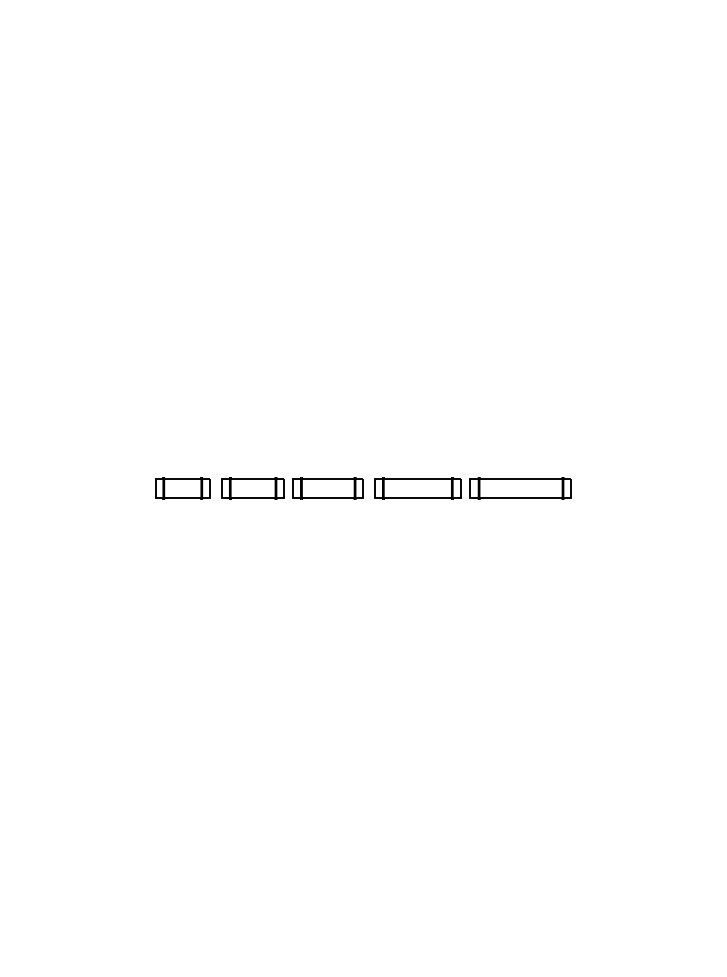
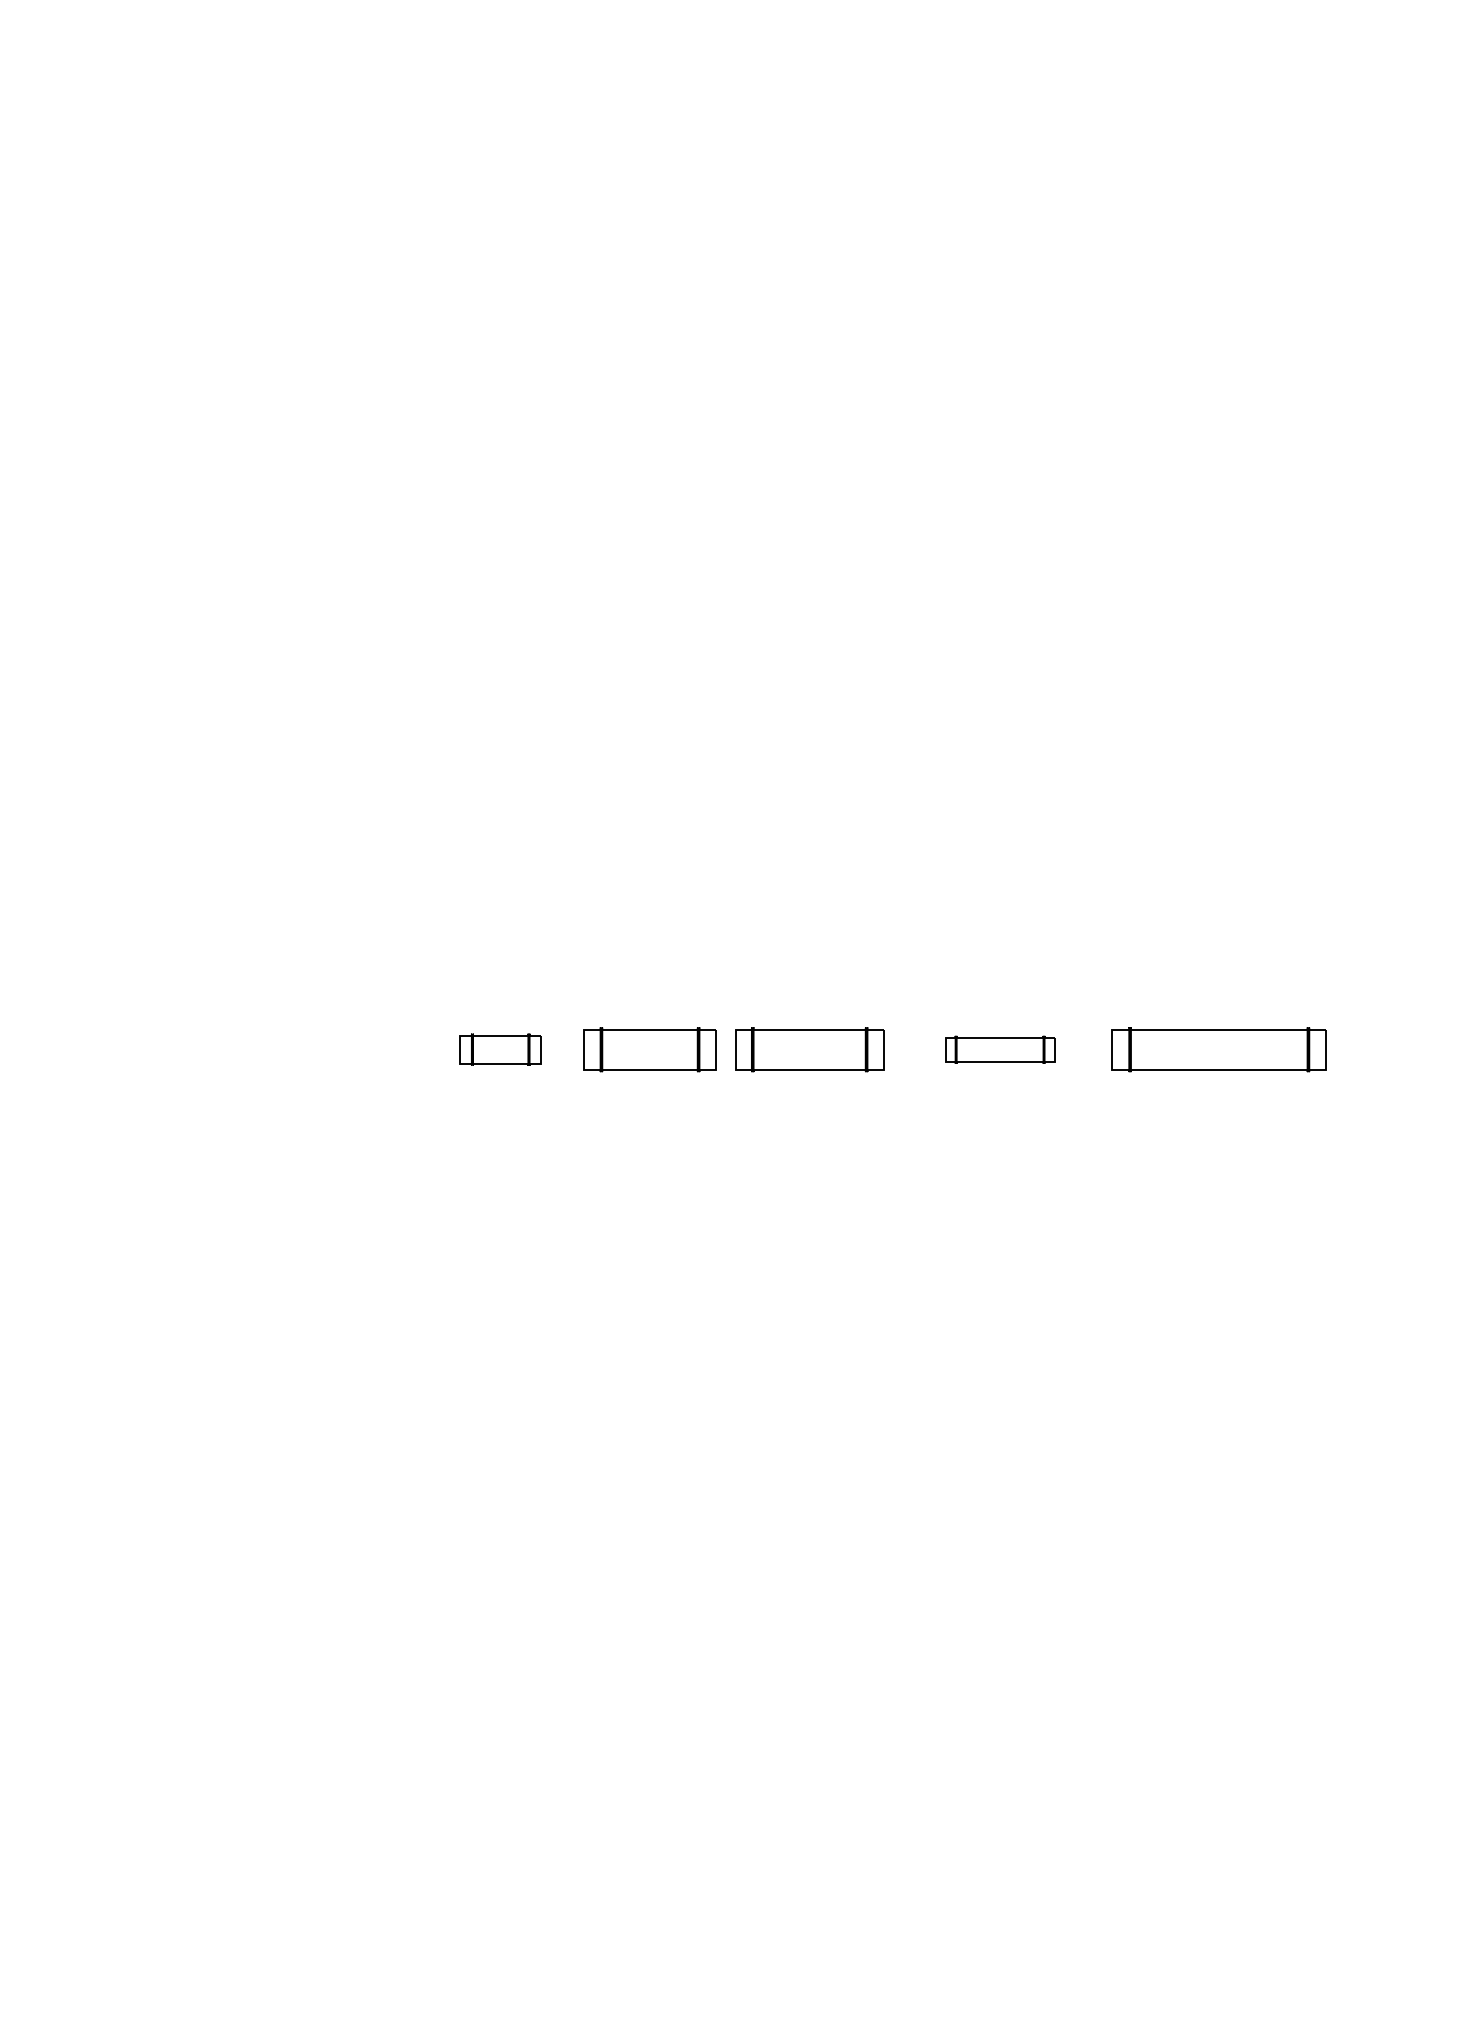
part: (182, 488) -> (499, 1049), size x0.7
part: (417, 488) -> (999, 1049), size x0.6

